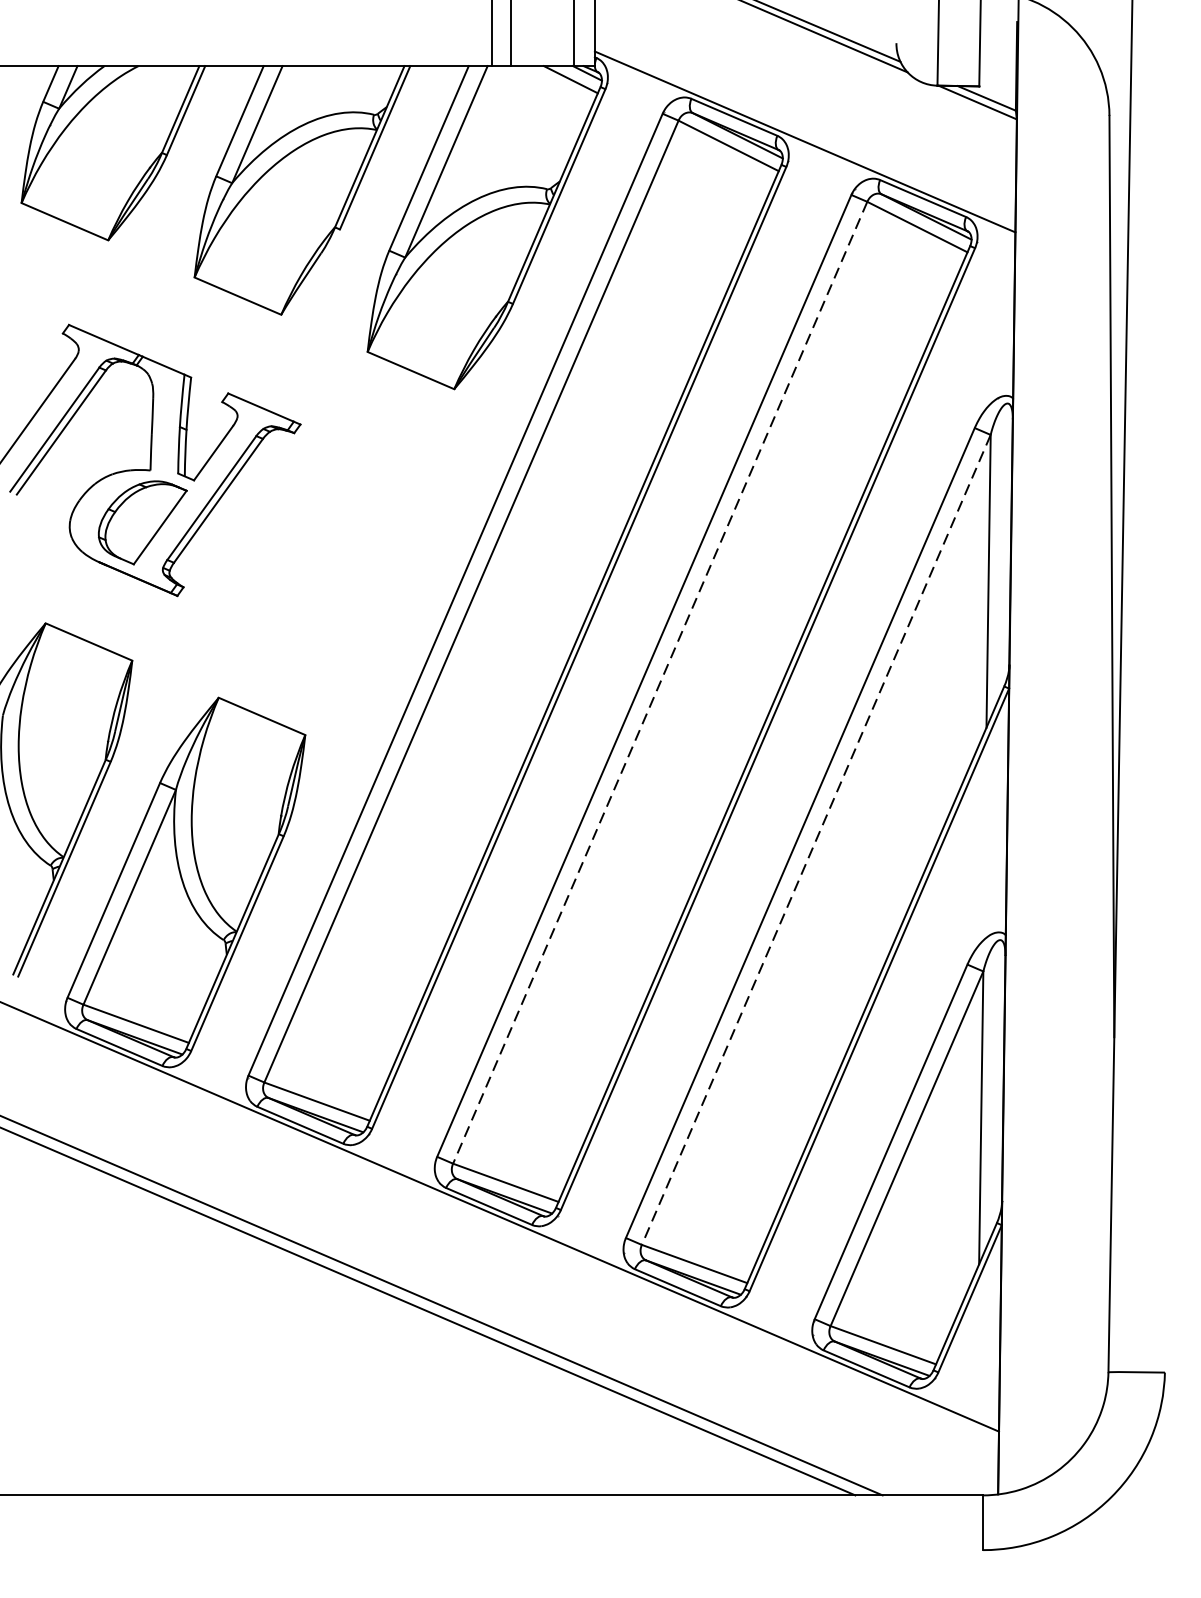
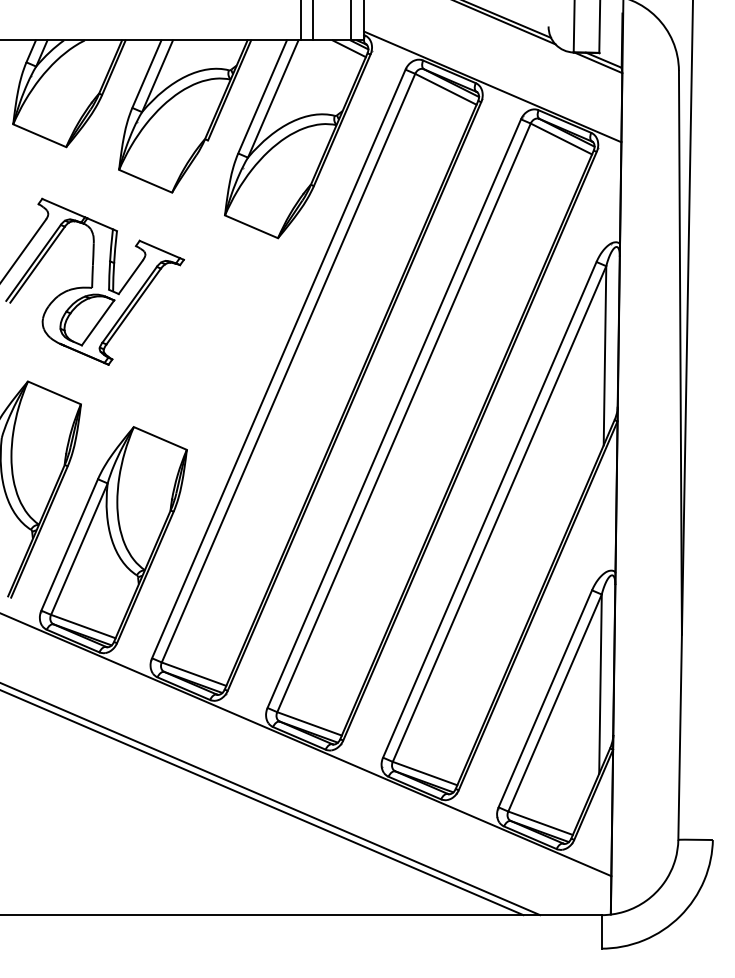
line: (659, 683) -> (403, 418), dashed -> solid
line: (816, 840) -> (499, 514), dashed -> solid

